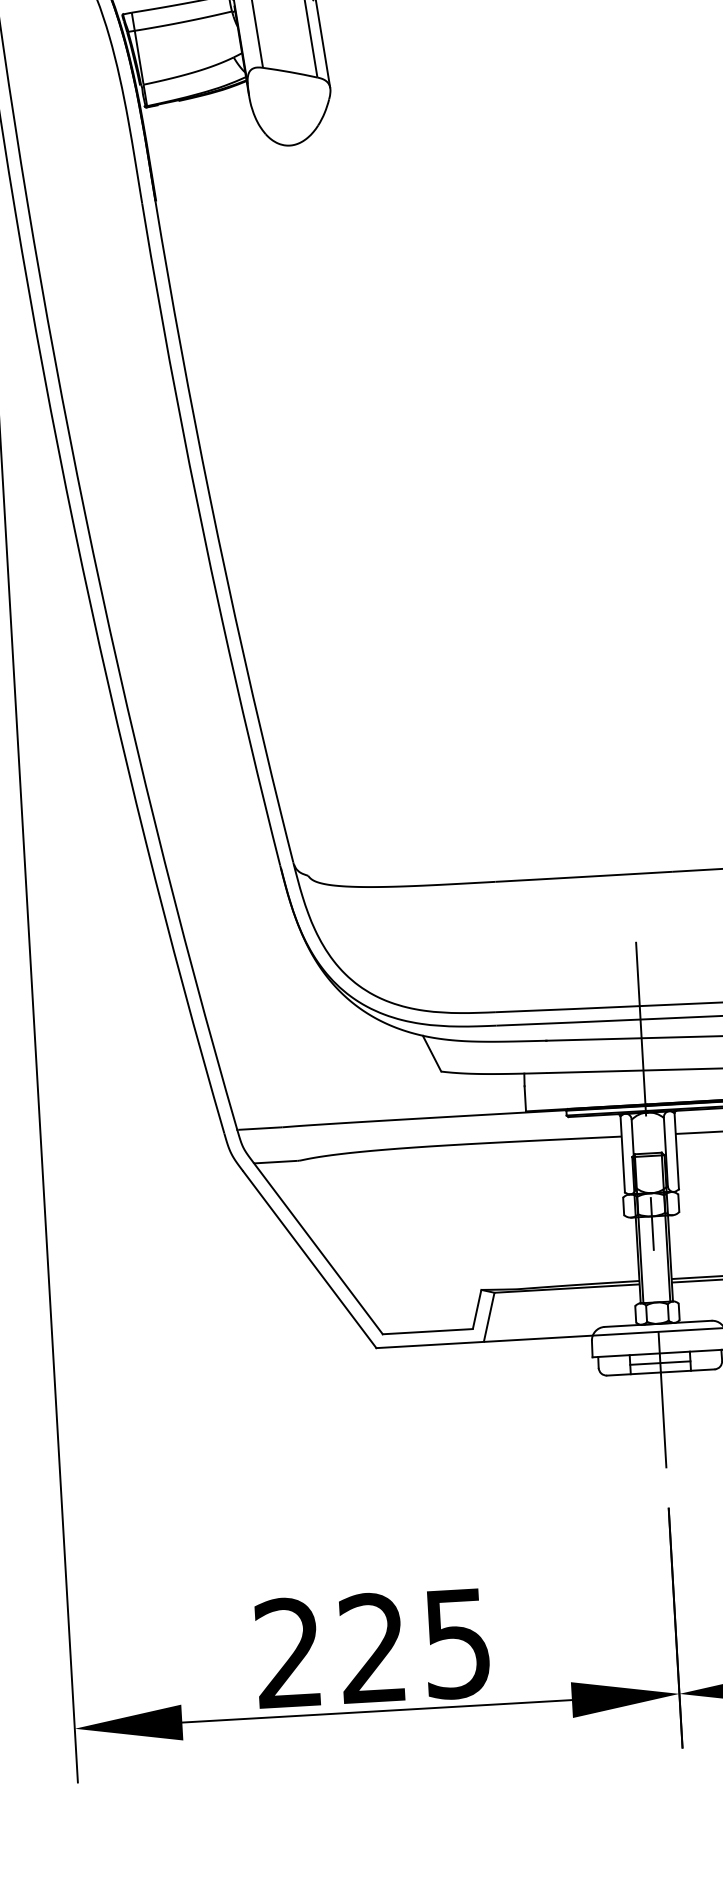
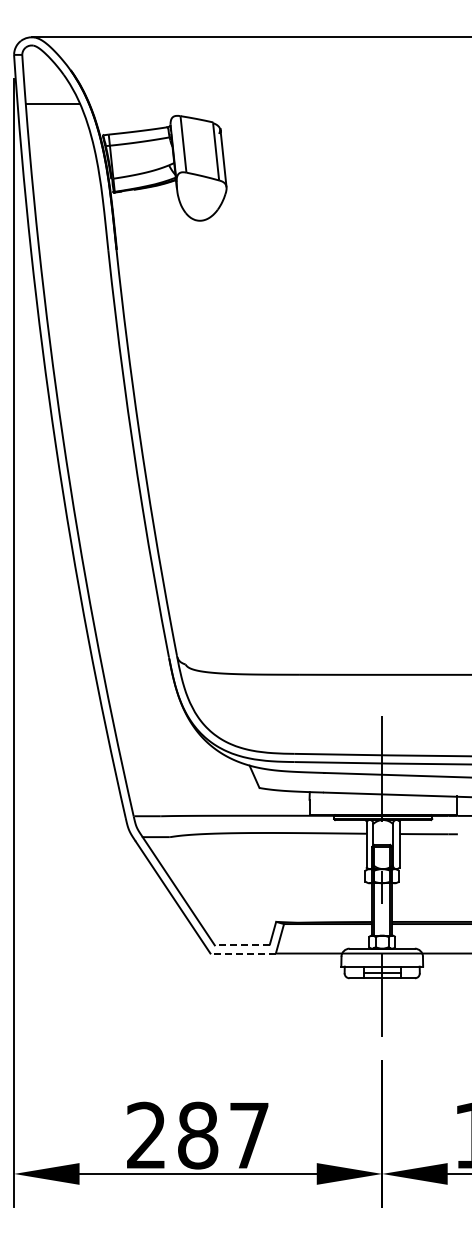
line: (426, 1331) -> (241, 945), solid -> dashed
line: (430, 1344) -> (243, 953), solid -> dashed
text: (415, 1645) -> (223, 1135), 225 -> 287

